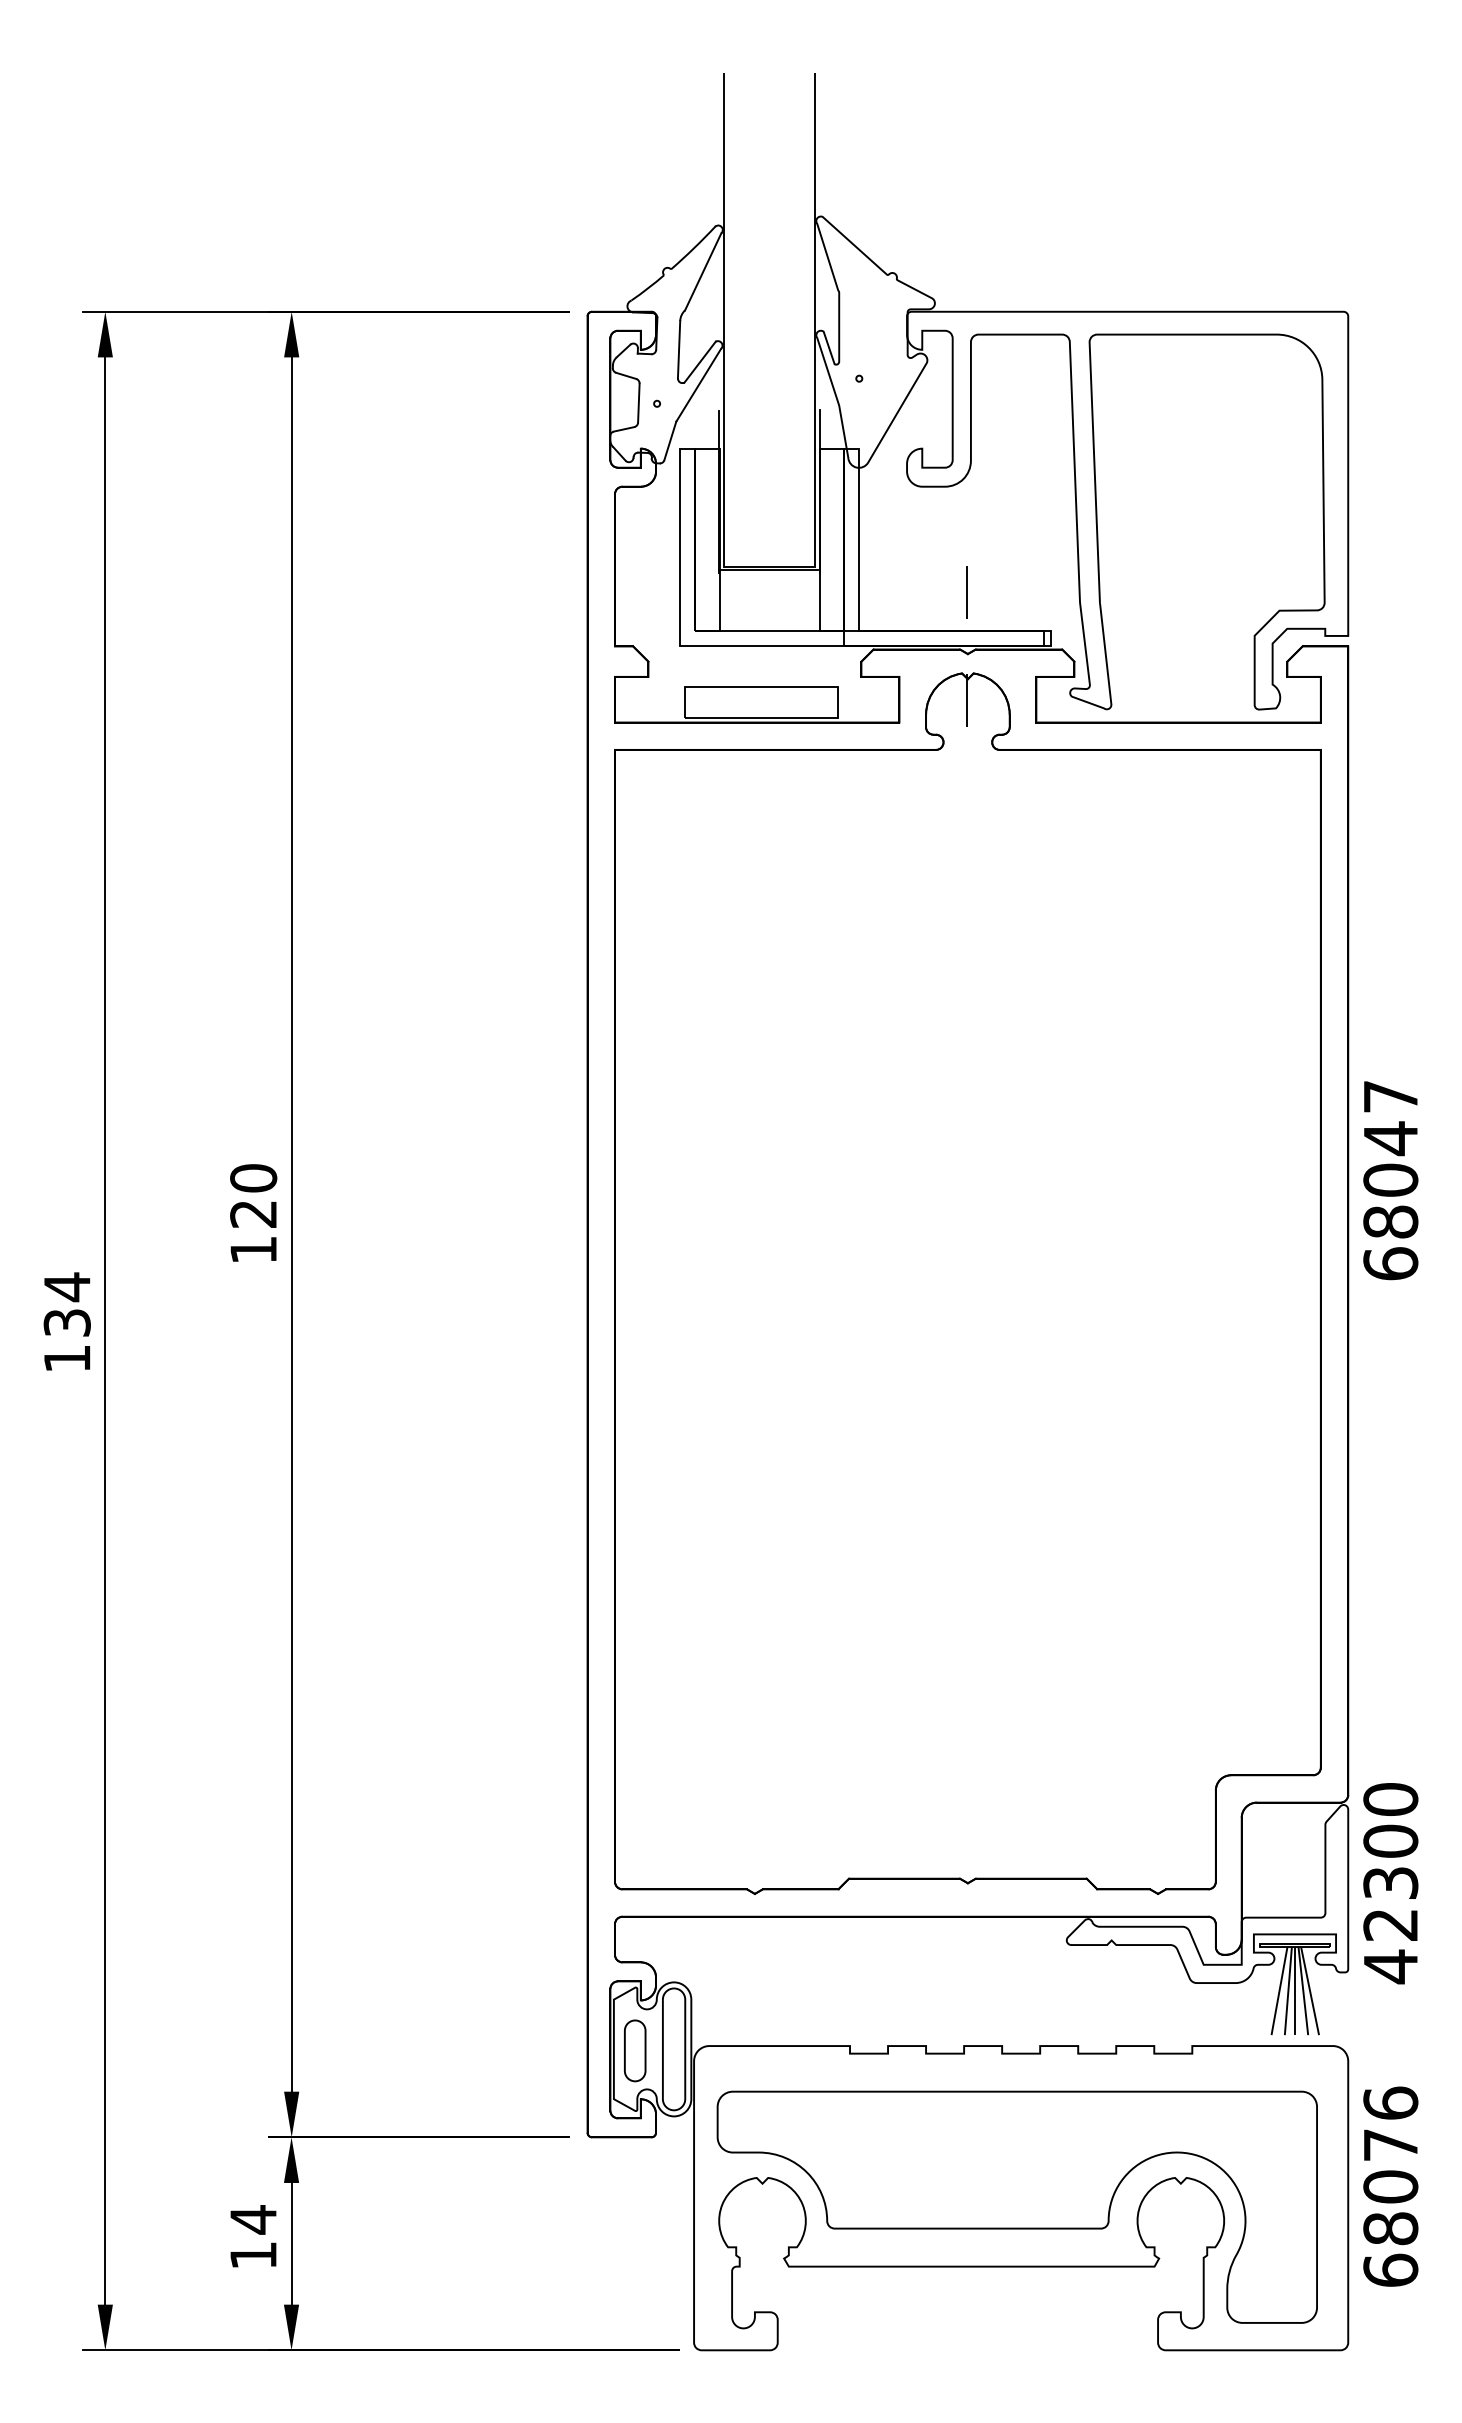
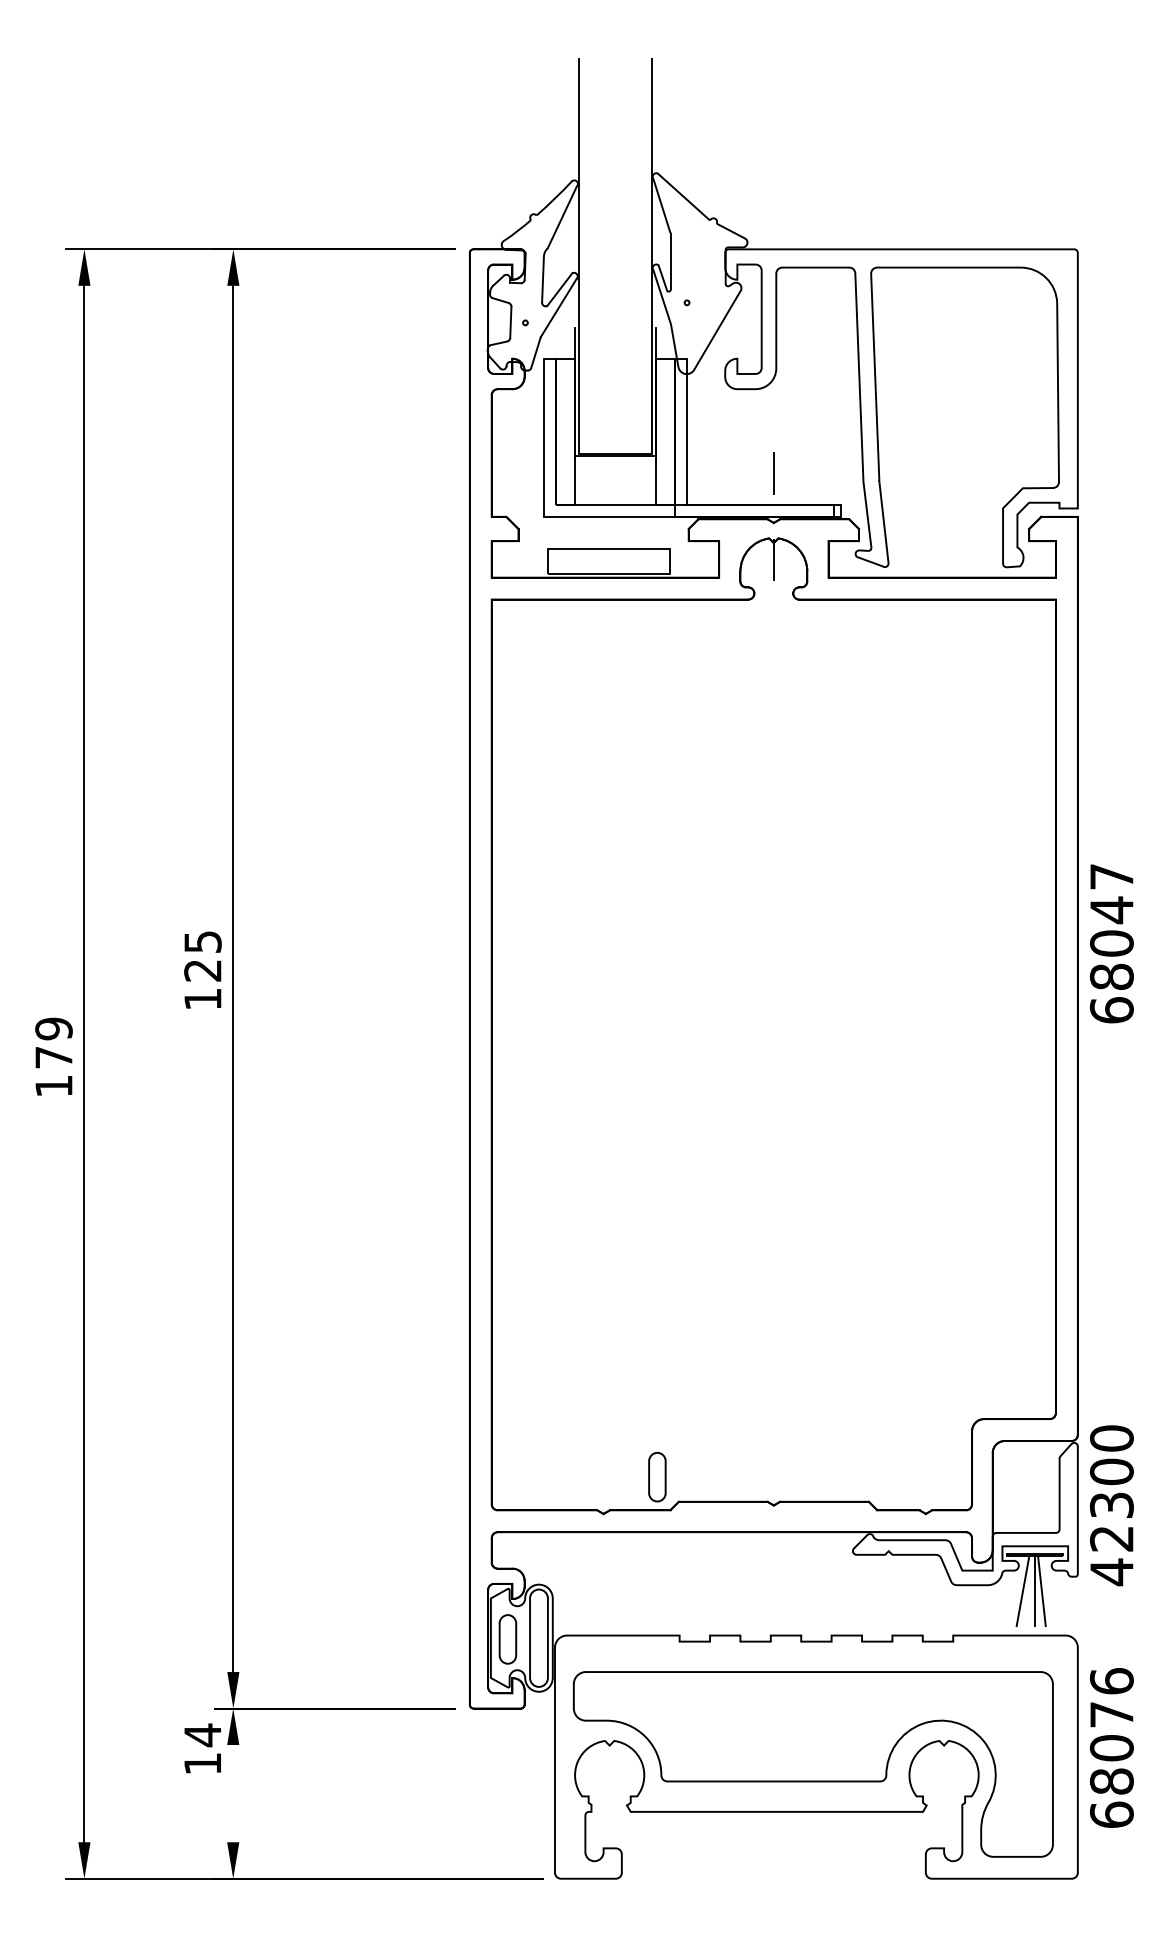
text: (253, 1178) -> (202, 942), 120 -> 125
text: (66, 1304) -> (53, 1042), 134 -> 179
part: (822, 1847) -> (657, 1476), added
line: (1287, 1991) -> (1029, 1591), removed
line: (1309, 1991) -> (1046, 1591), removed
text: (253, 2236) -> (202, 1748), moved
line: (291, 2243) -> (233, 1793), removed

